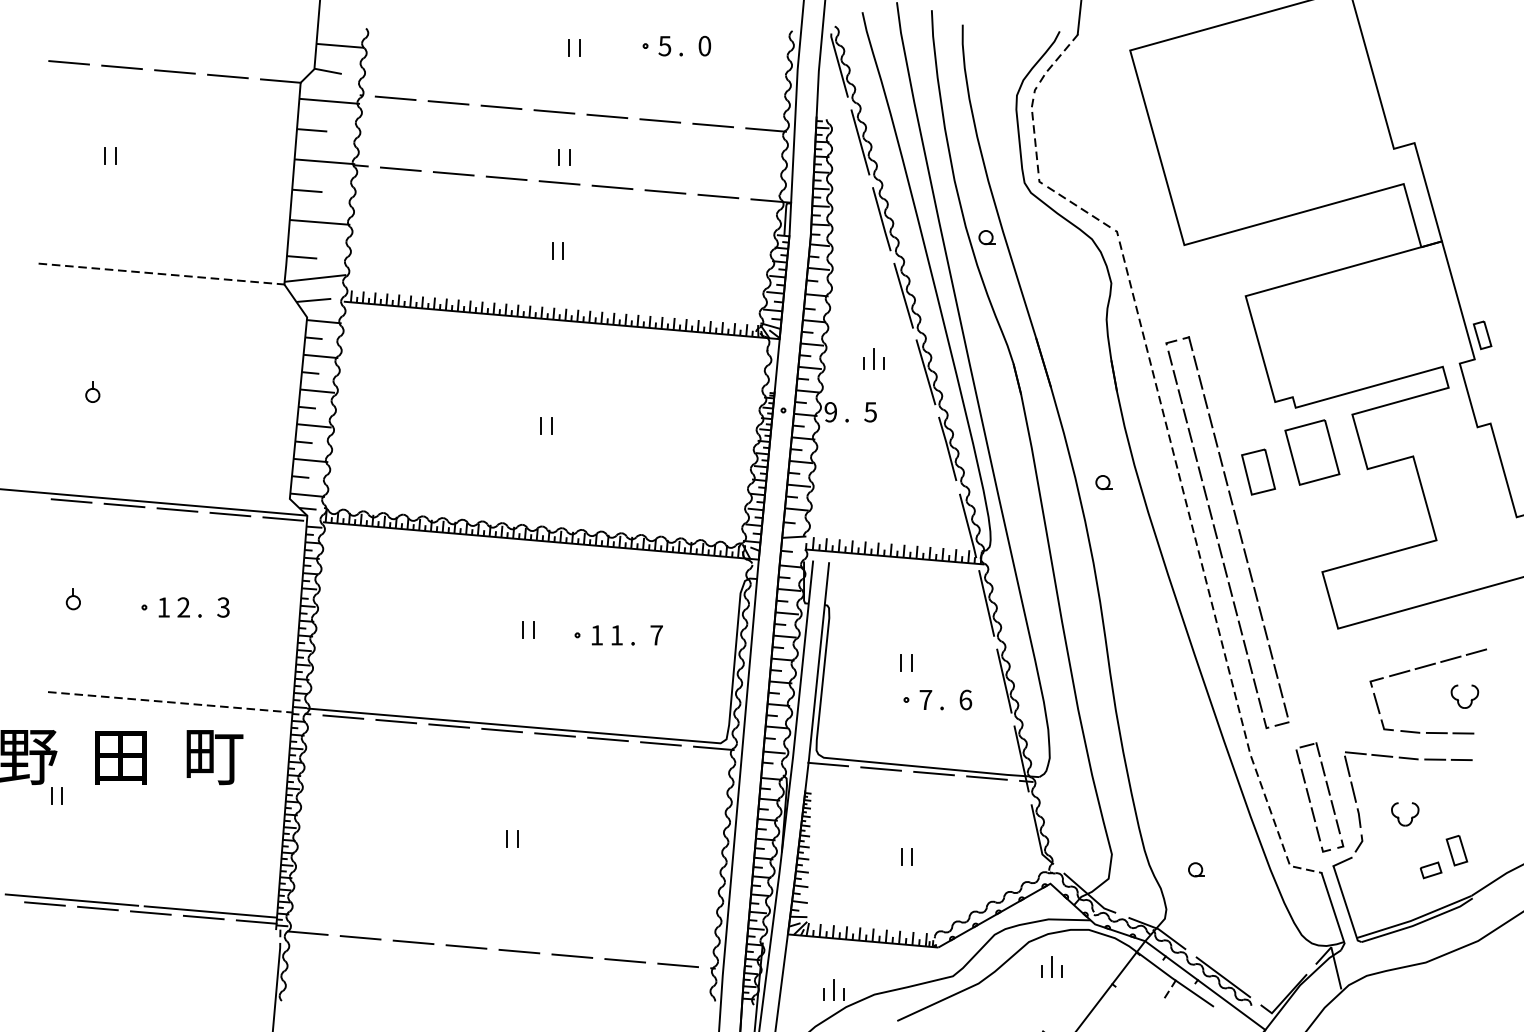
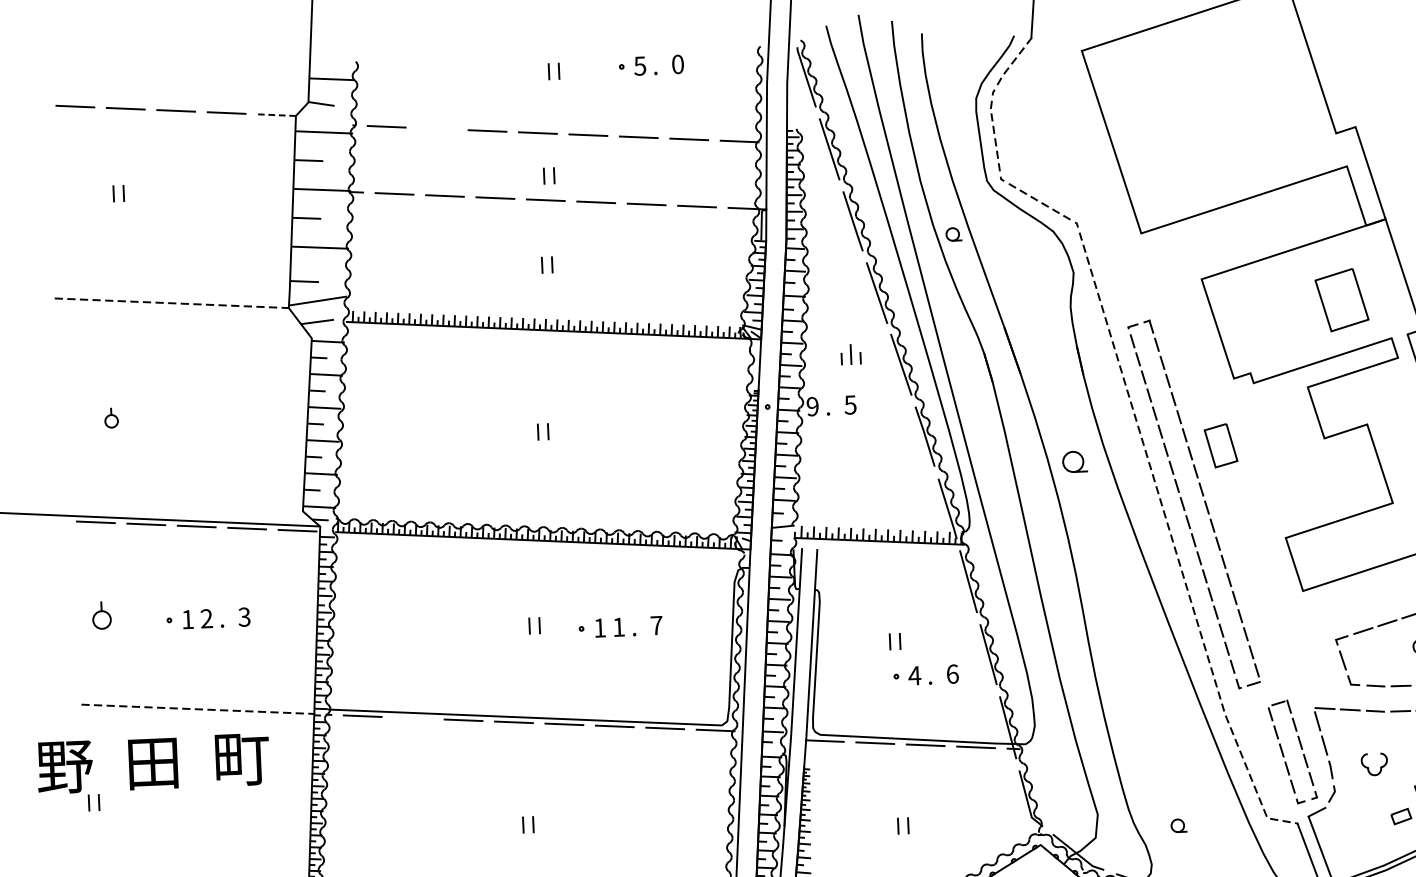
line: (280, 81) -> (276, 115), solid -> dashed
line: (448, 102) -> (437, 128), removed
part: (1312, 452) -> (1342, 300), moved
part: (1103, 482) -> (1074, 462), size x1.6
part: (72, 599) -> (100, 615), size x1.4
text: (925, 699) -> (914, 675), 7 -> 4
line: (396, 721) -> (413, 718), removed

